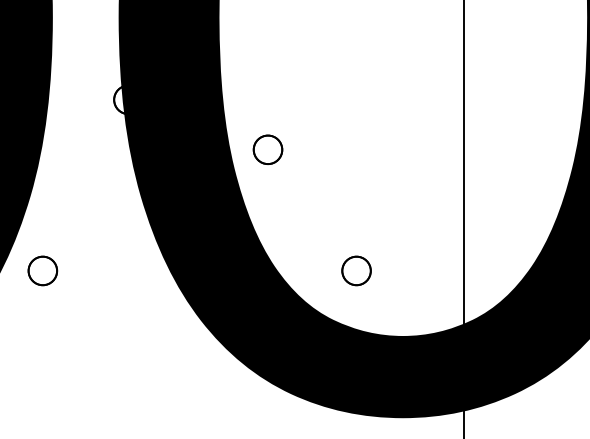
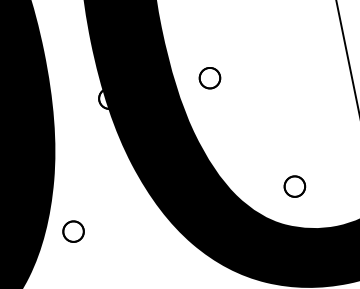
part: (267, 149) -> (209, 78), moved

